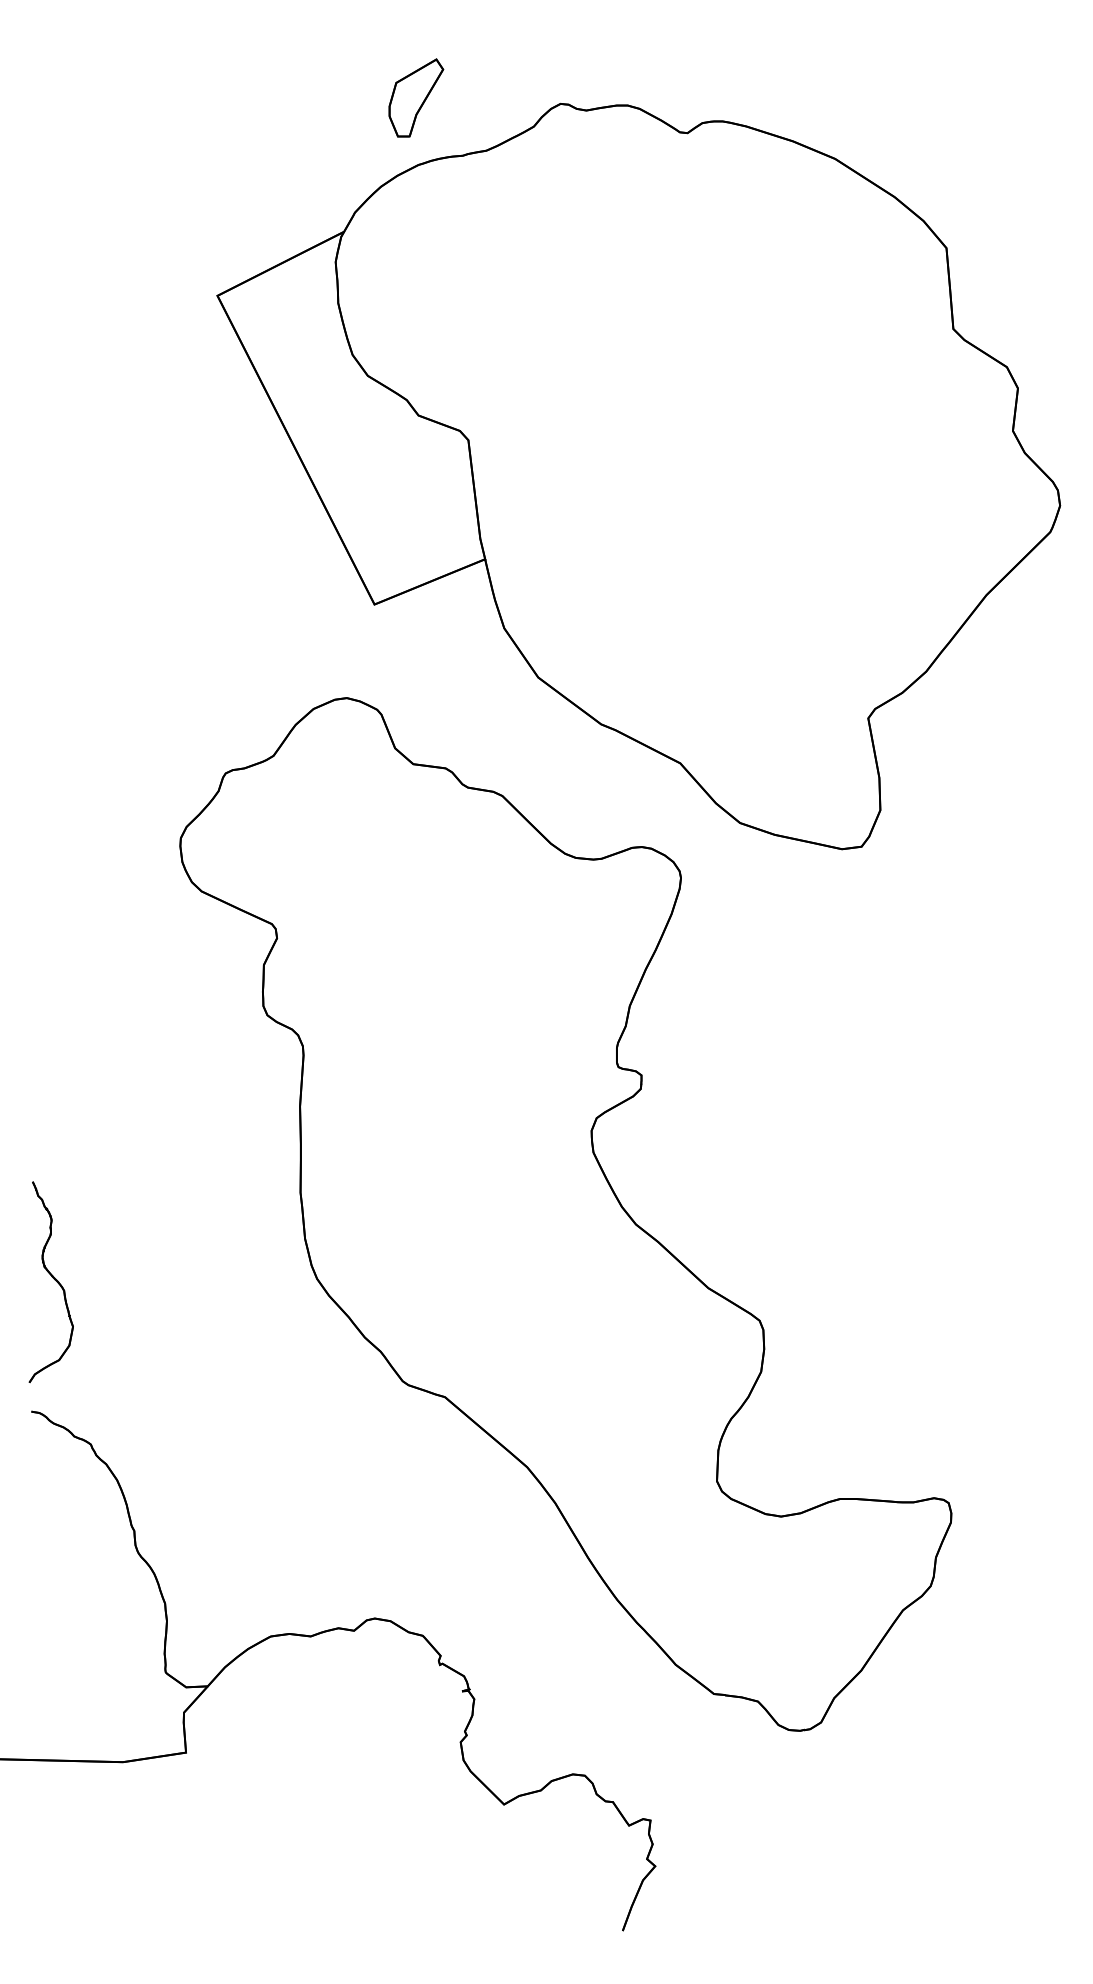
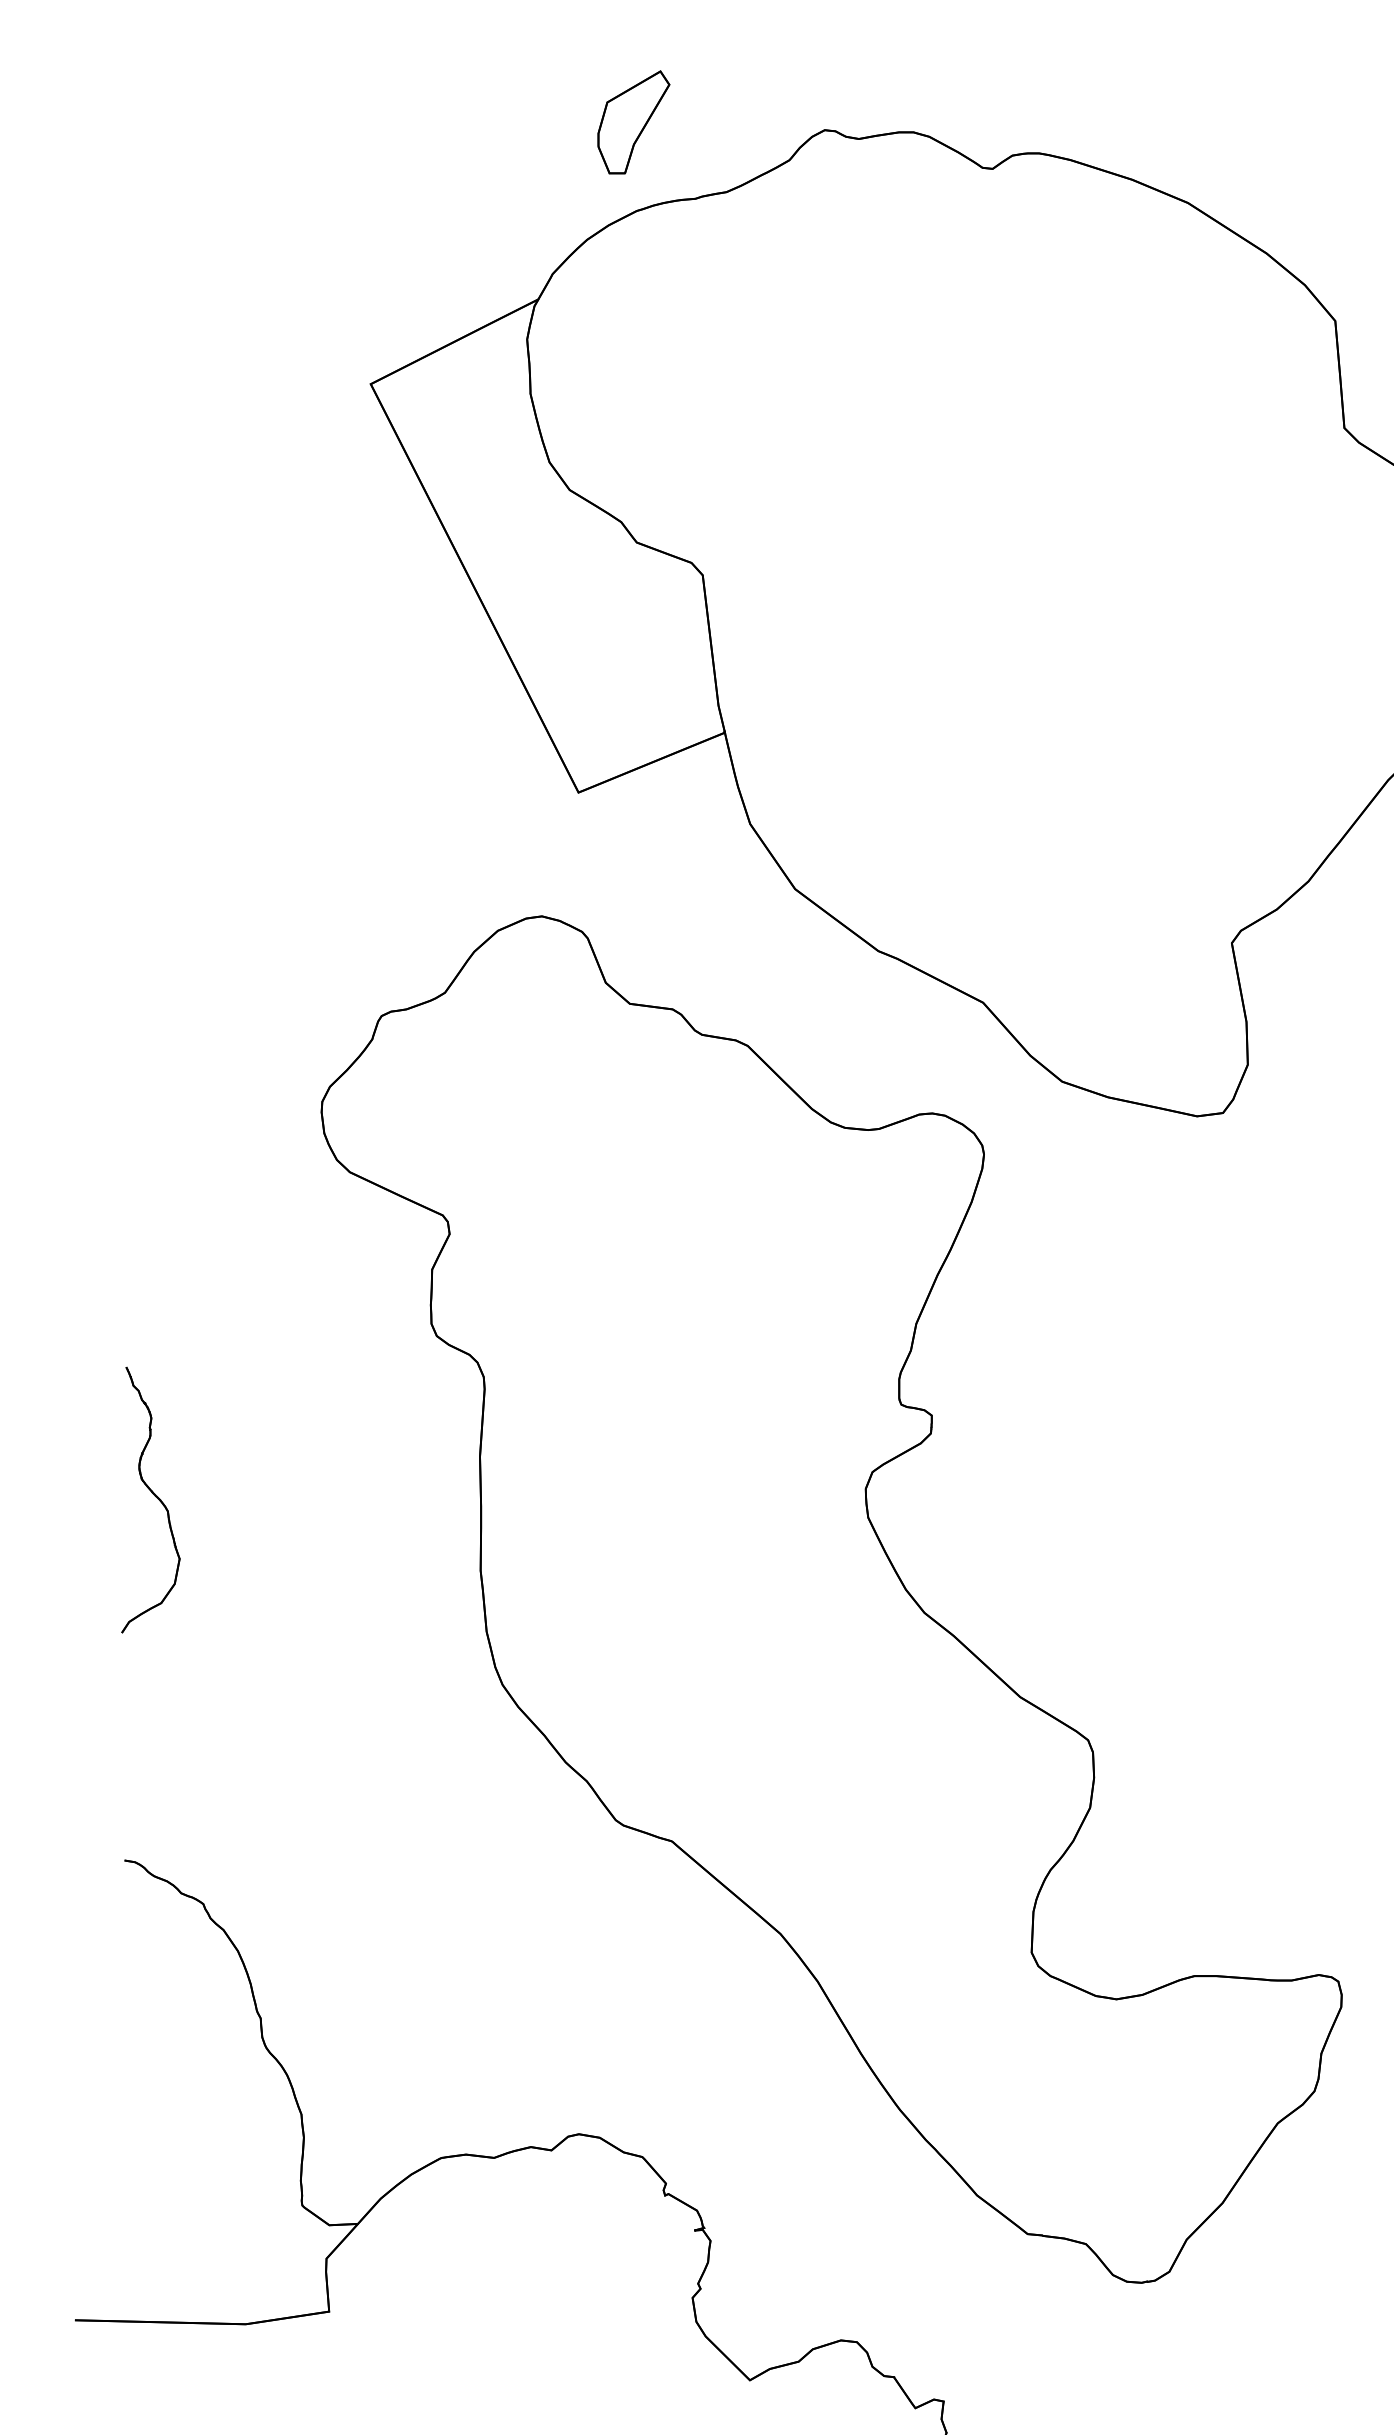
part: (50, 1282) -> (149, 1500), moved

